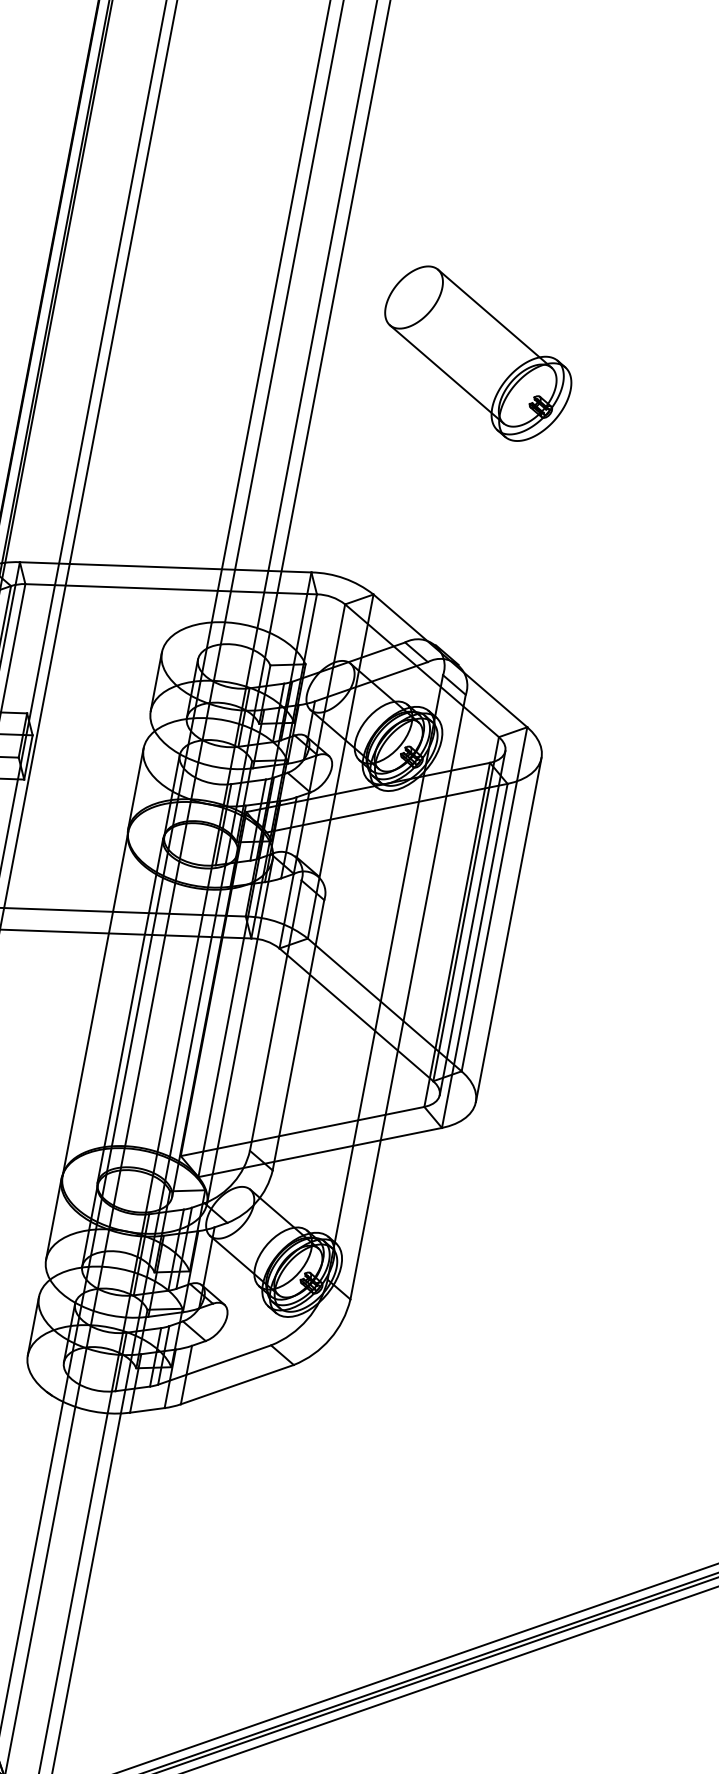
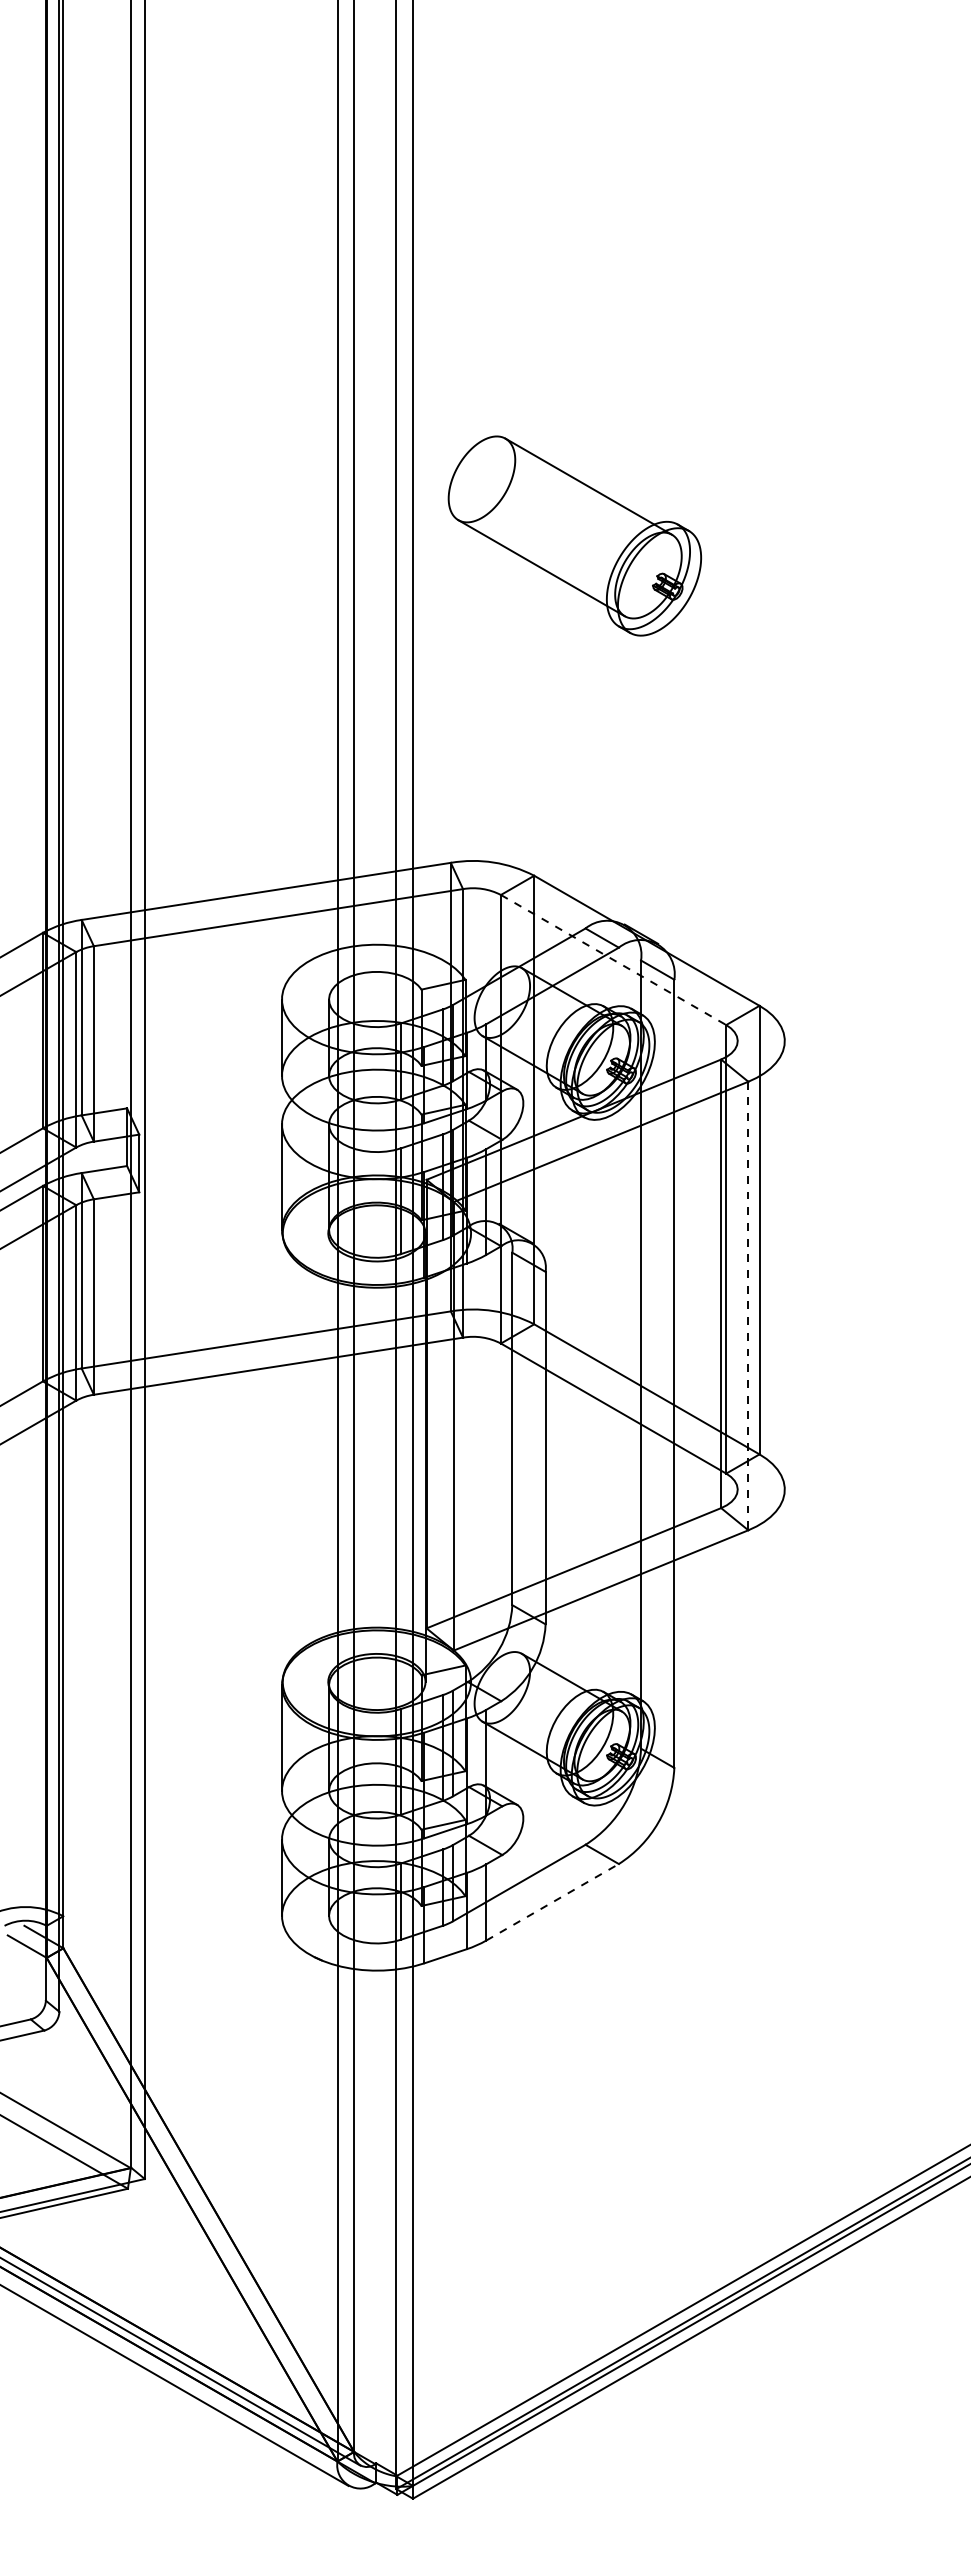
part: (476, 354) -> (574, 535), moved
line: (422, 671) -> (614, 960), solid -> dashed
line: (472, 923) -> (737, 1265), removed
line: (508, 930) -> (784, 1265), removed
line: (474, 956) -> (748, 1306), solid -> dashed
line: (95, 1003) -> (282, 1457), removed
line: (130, 1010) -> (328, 1457), removed
line: (240, 1031) -> (471, 1457), removed
line: (237, 1384) -> (552, 1902), solid -> dashed

